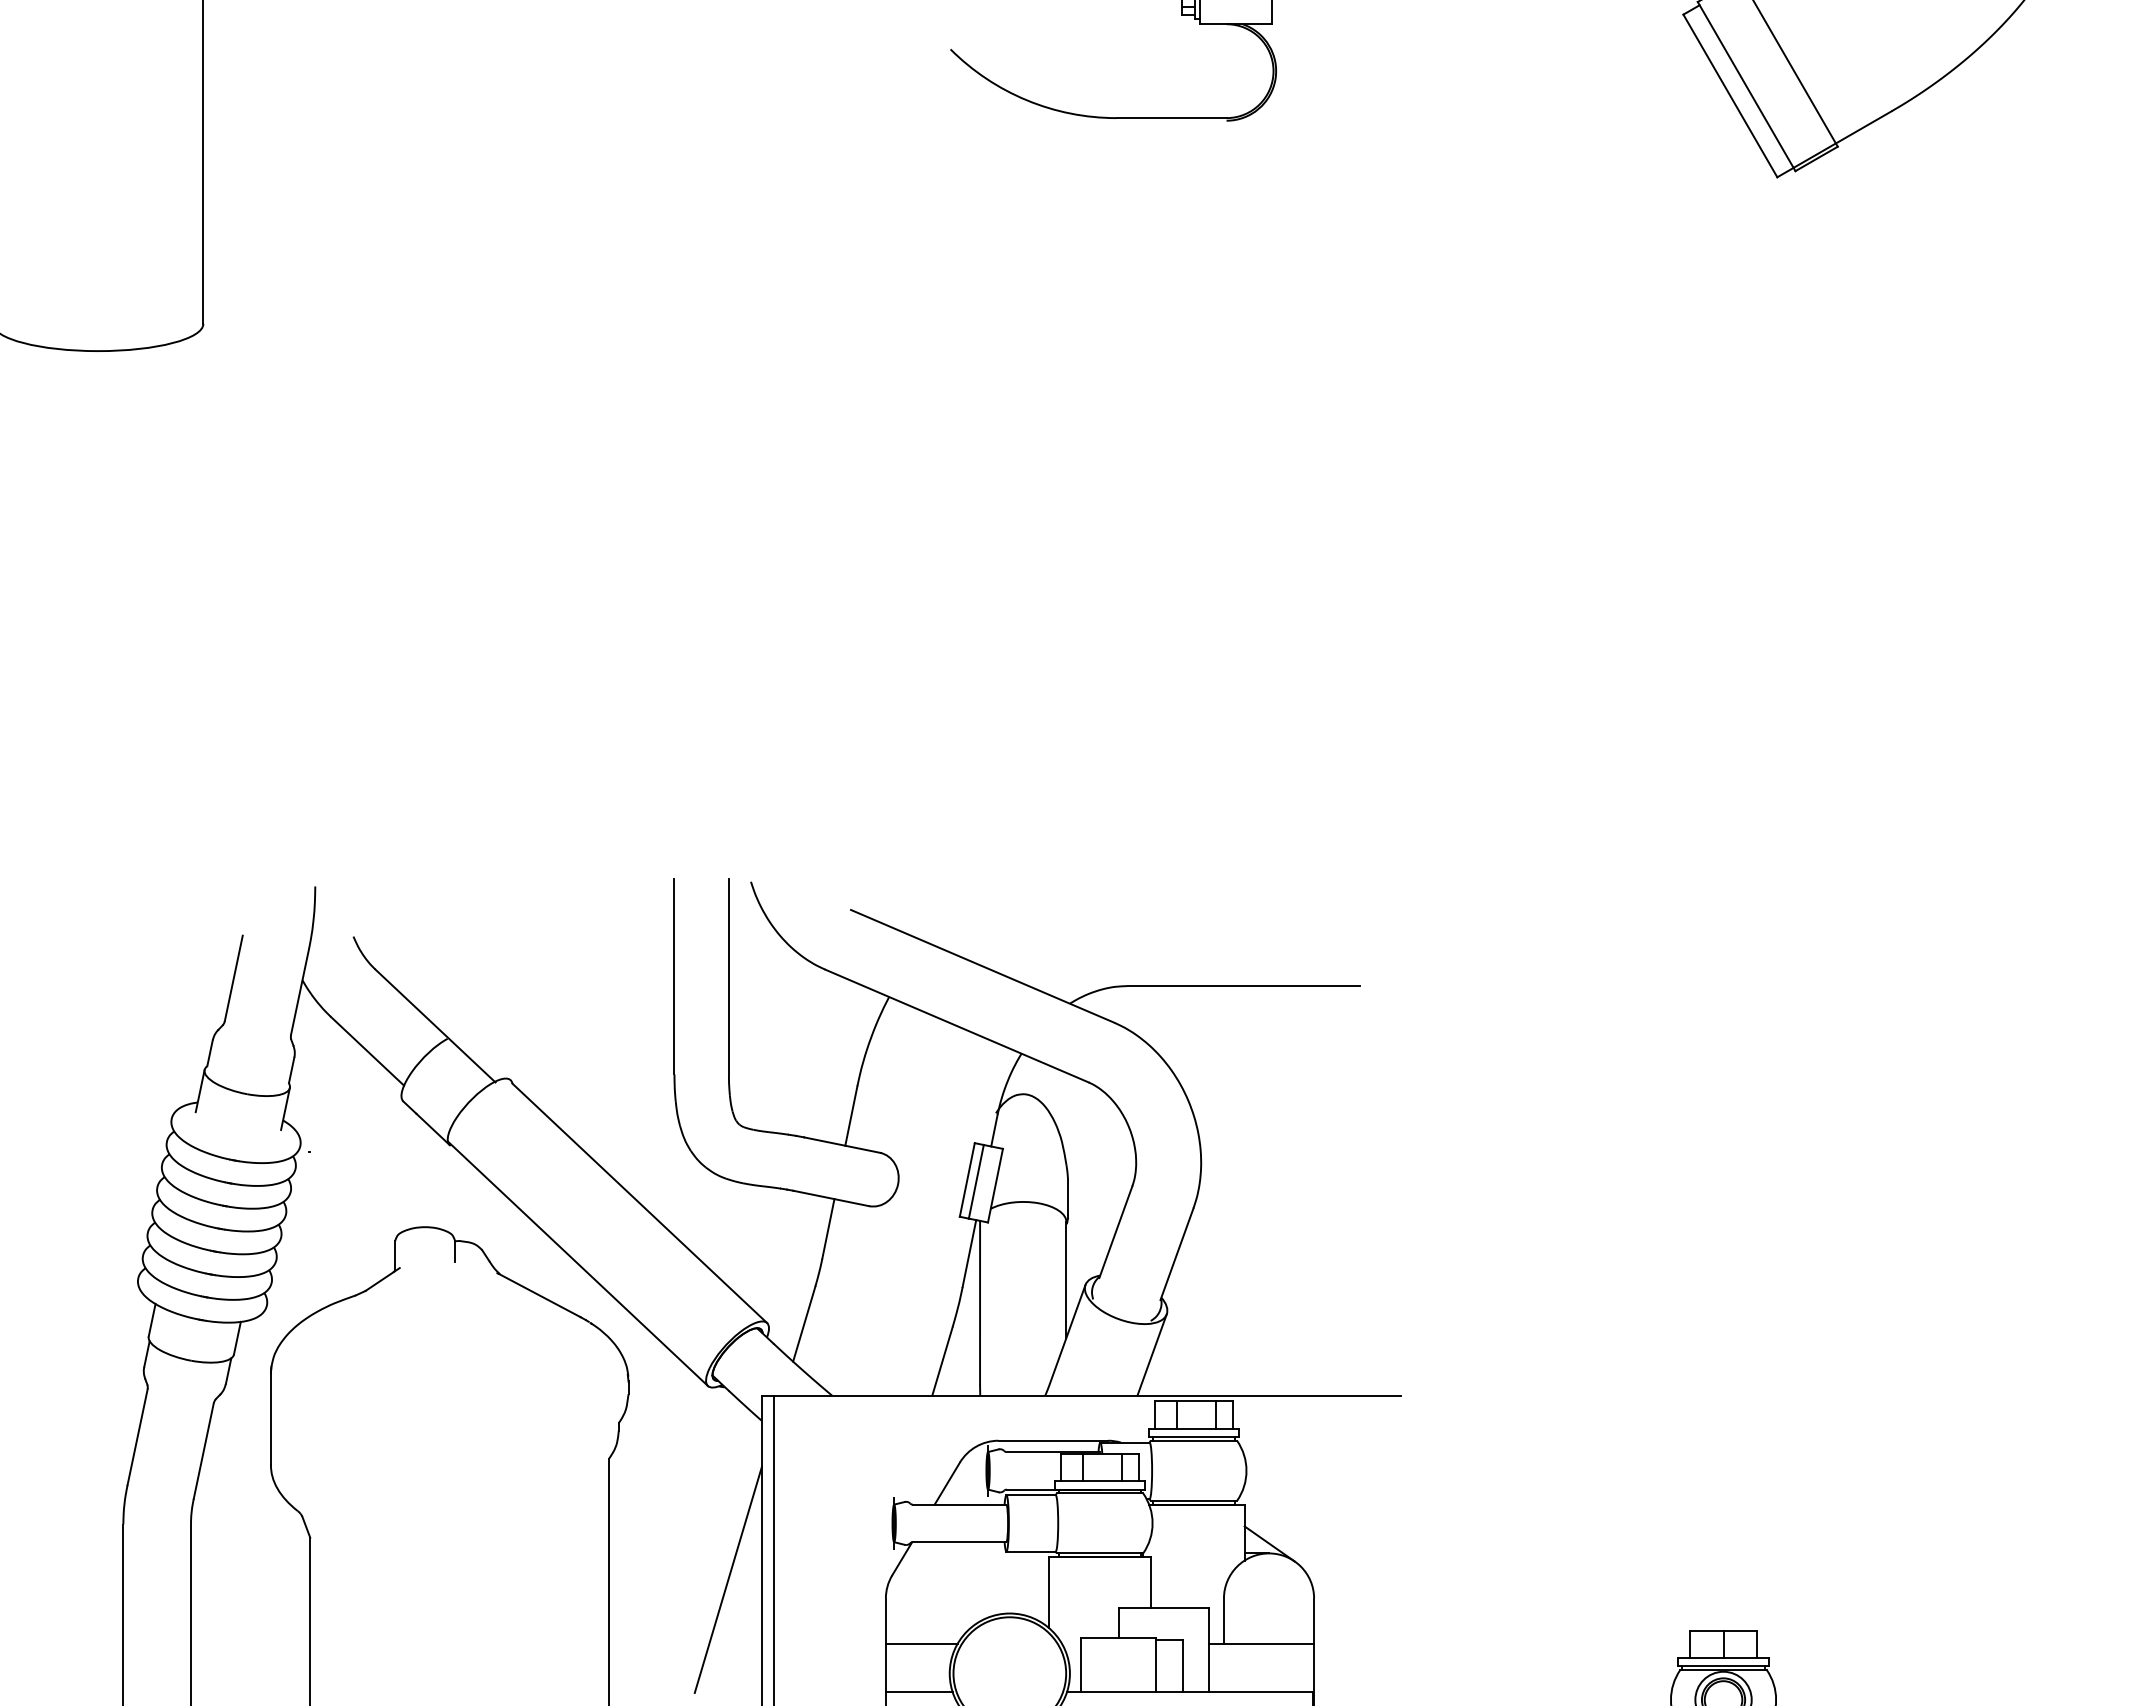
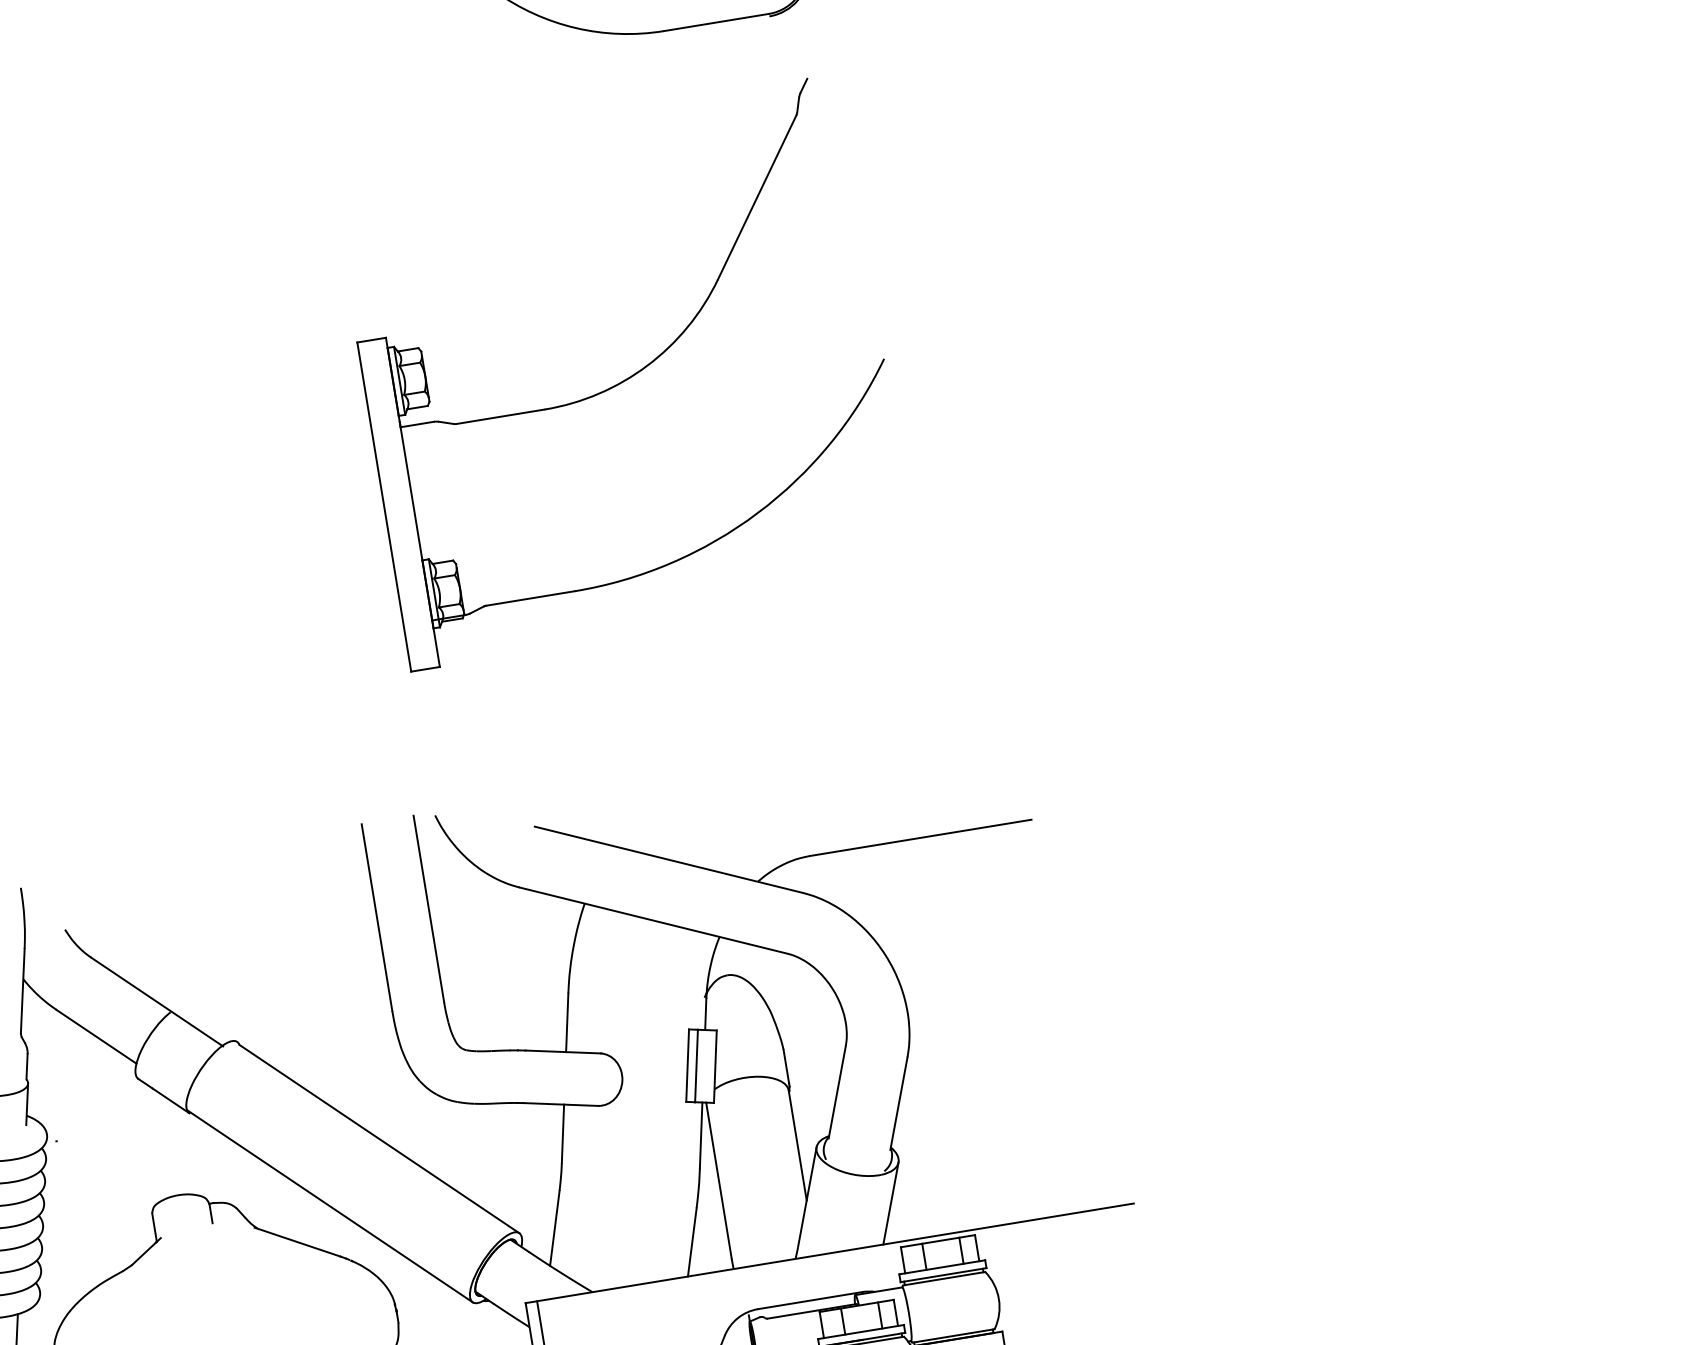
part: (1021, 466) -> (627, 377), added

